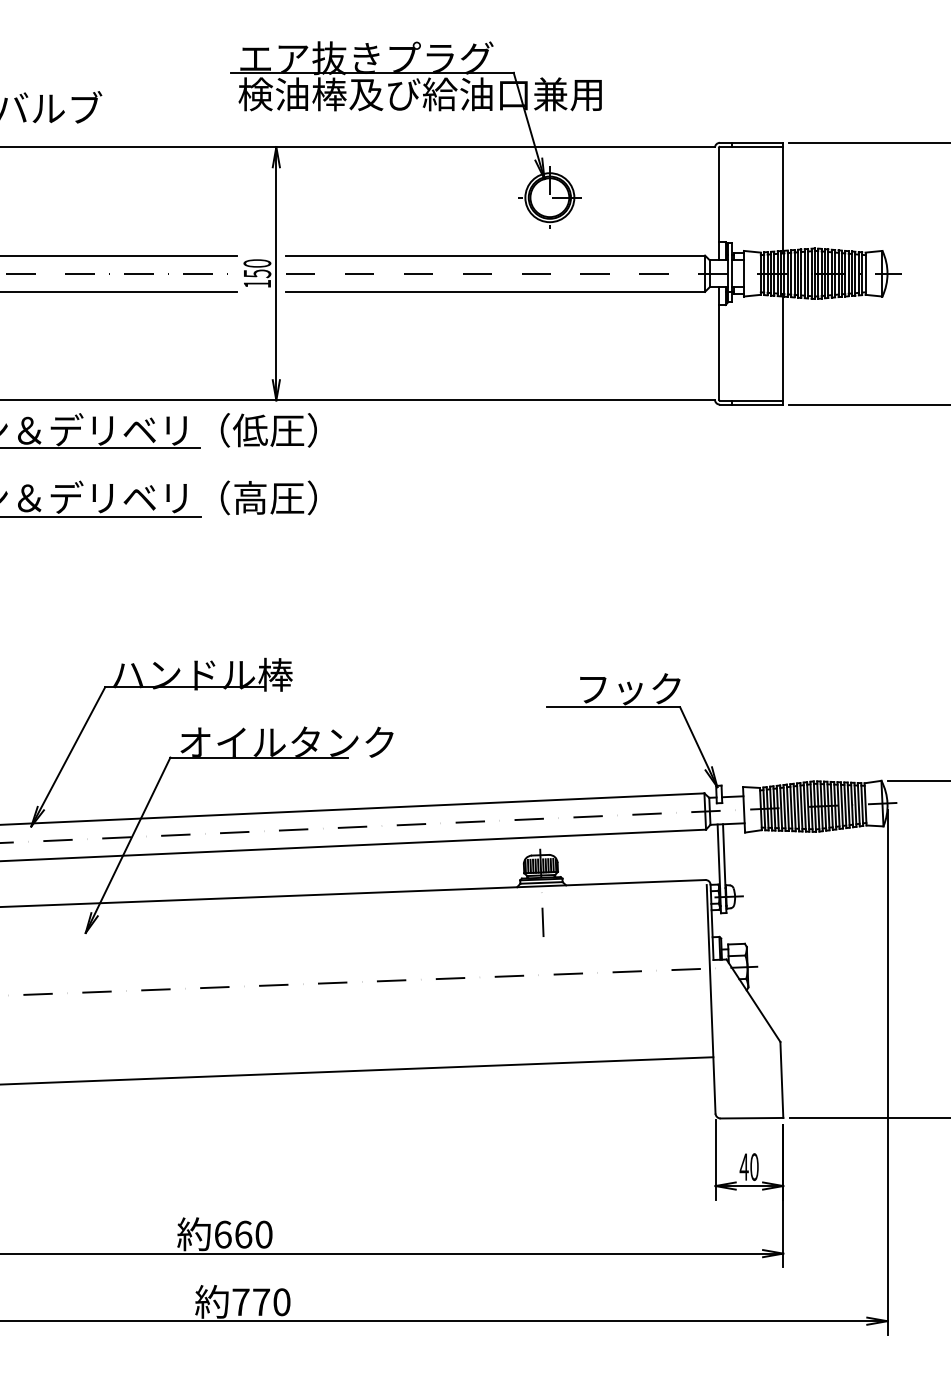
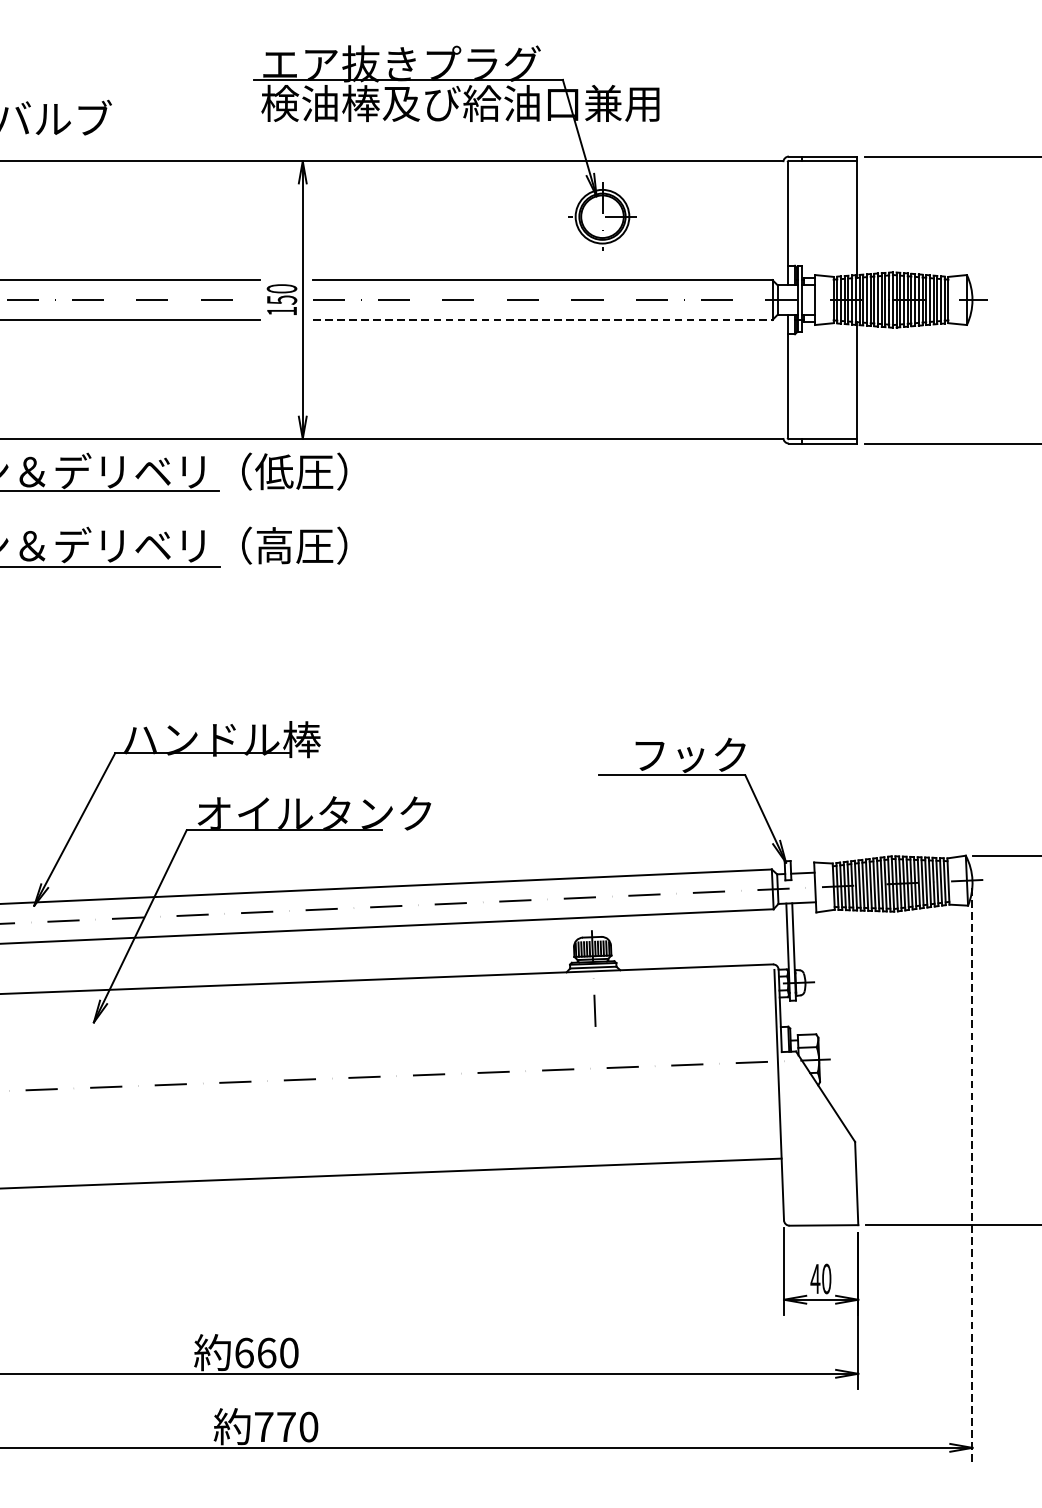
line: (495, 291) -> (542, 319), solid -> dashed
line: (887, 1072) -> (972, 1175), solid -> dashed

